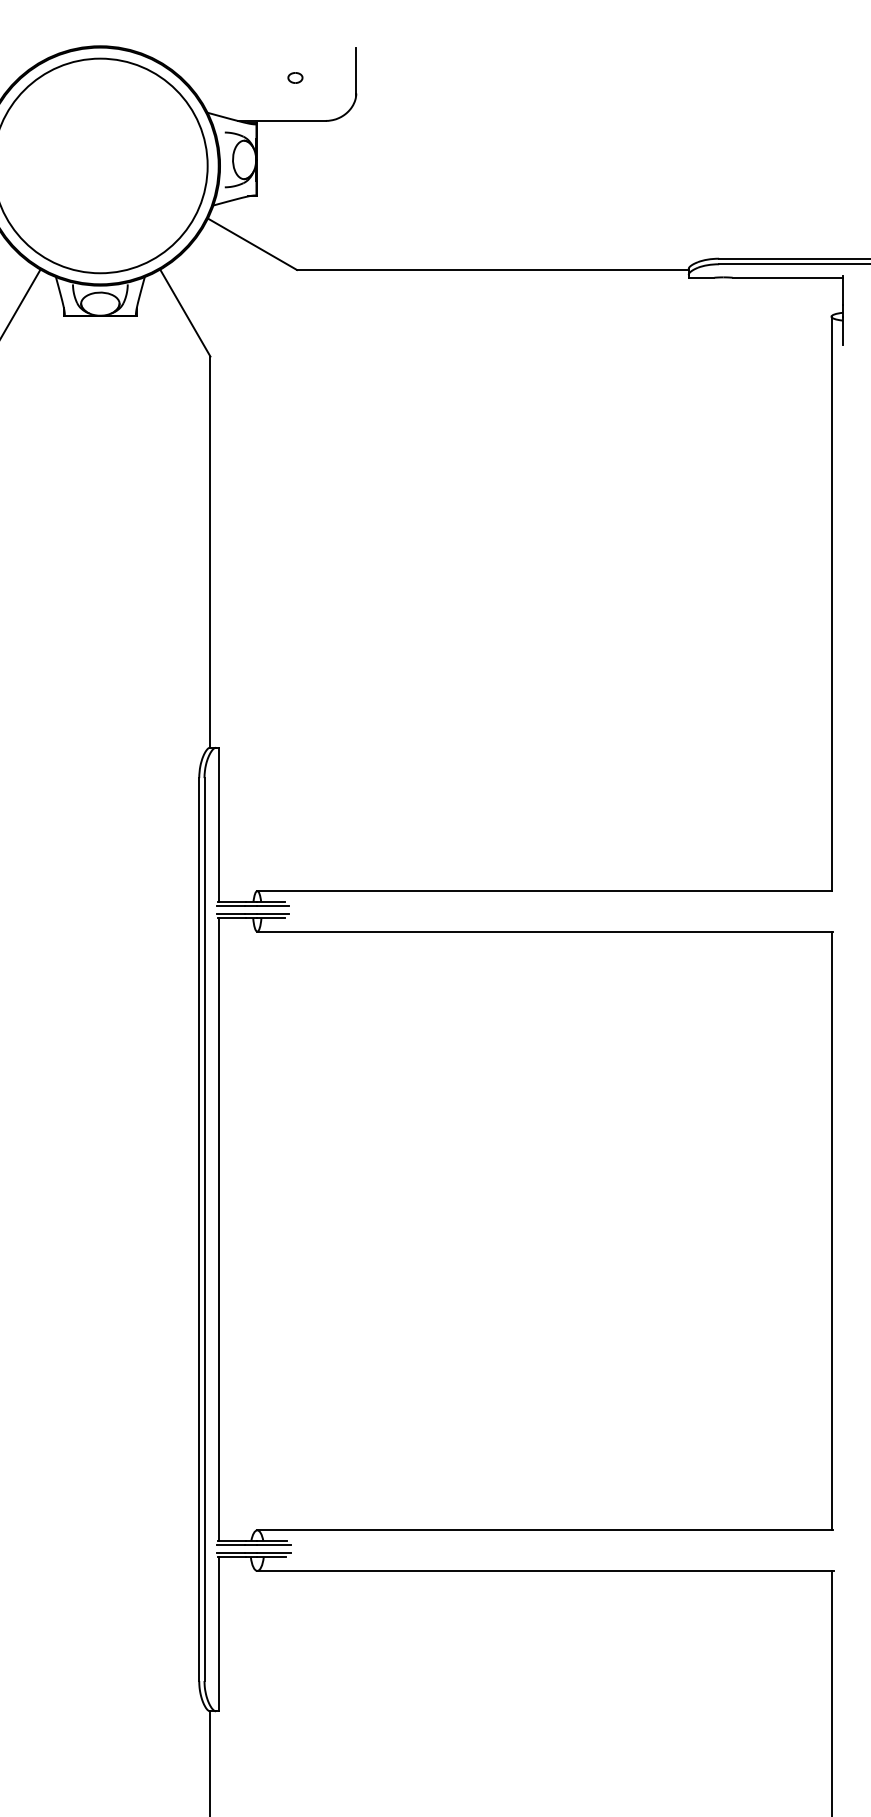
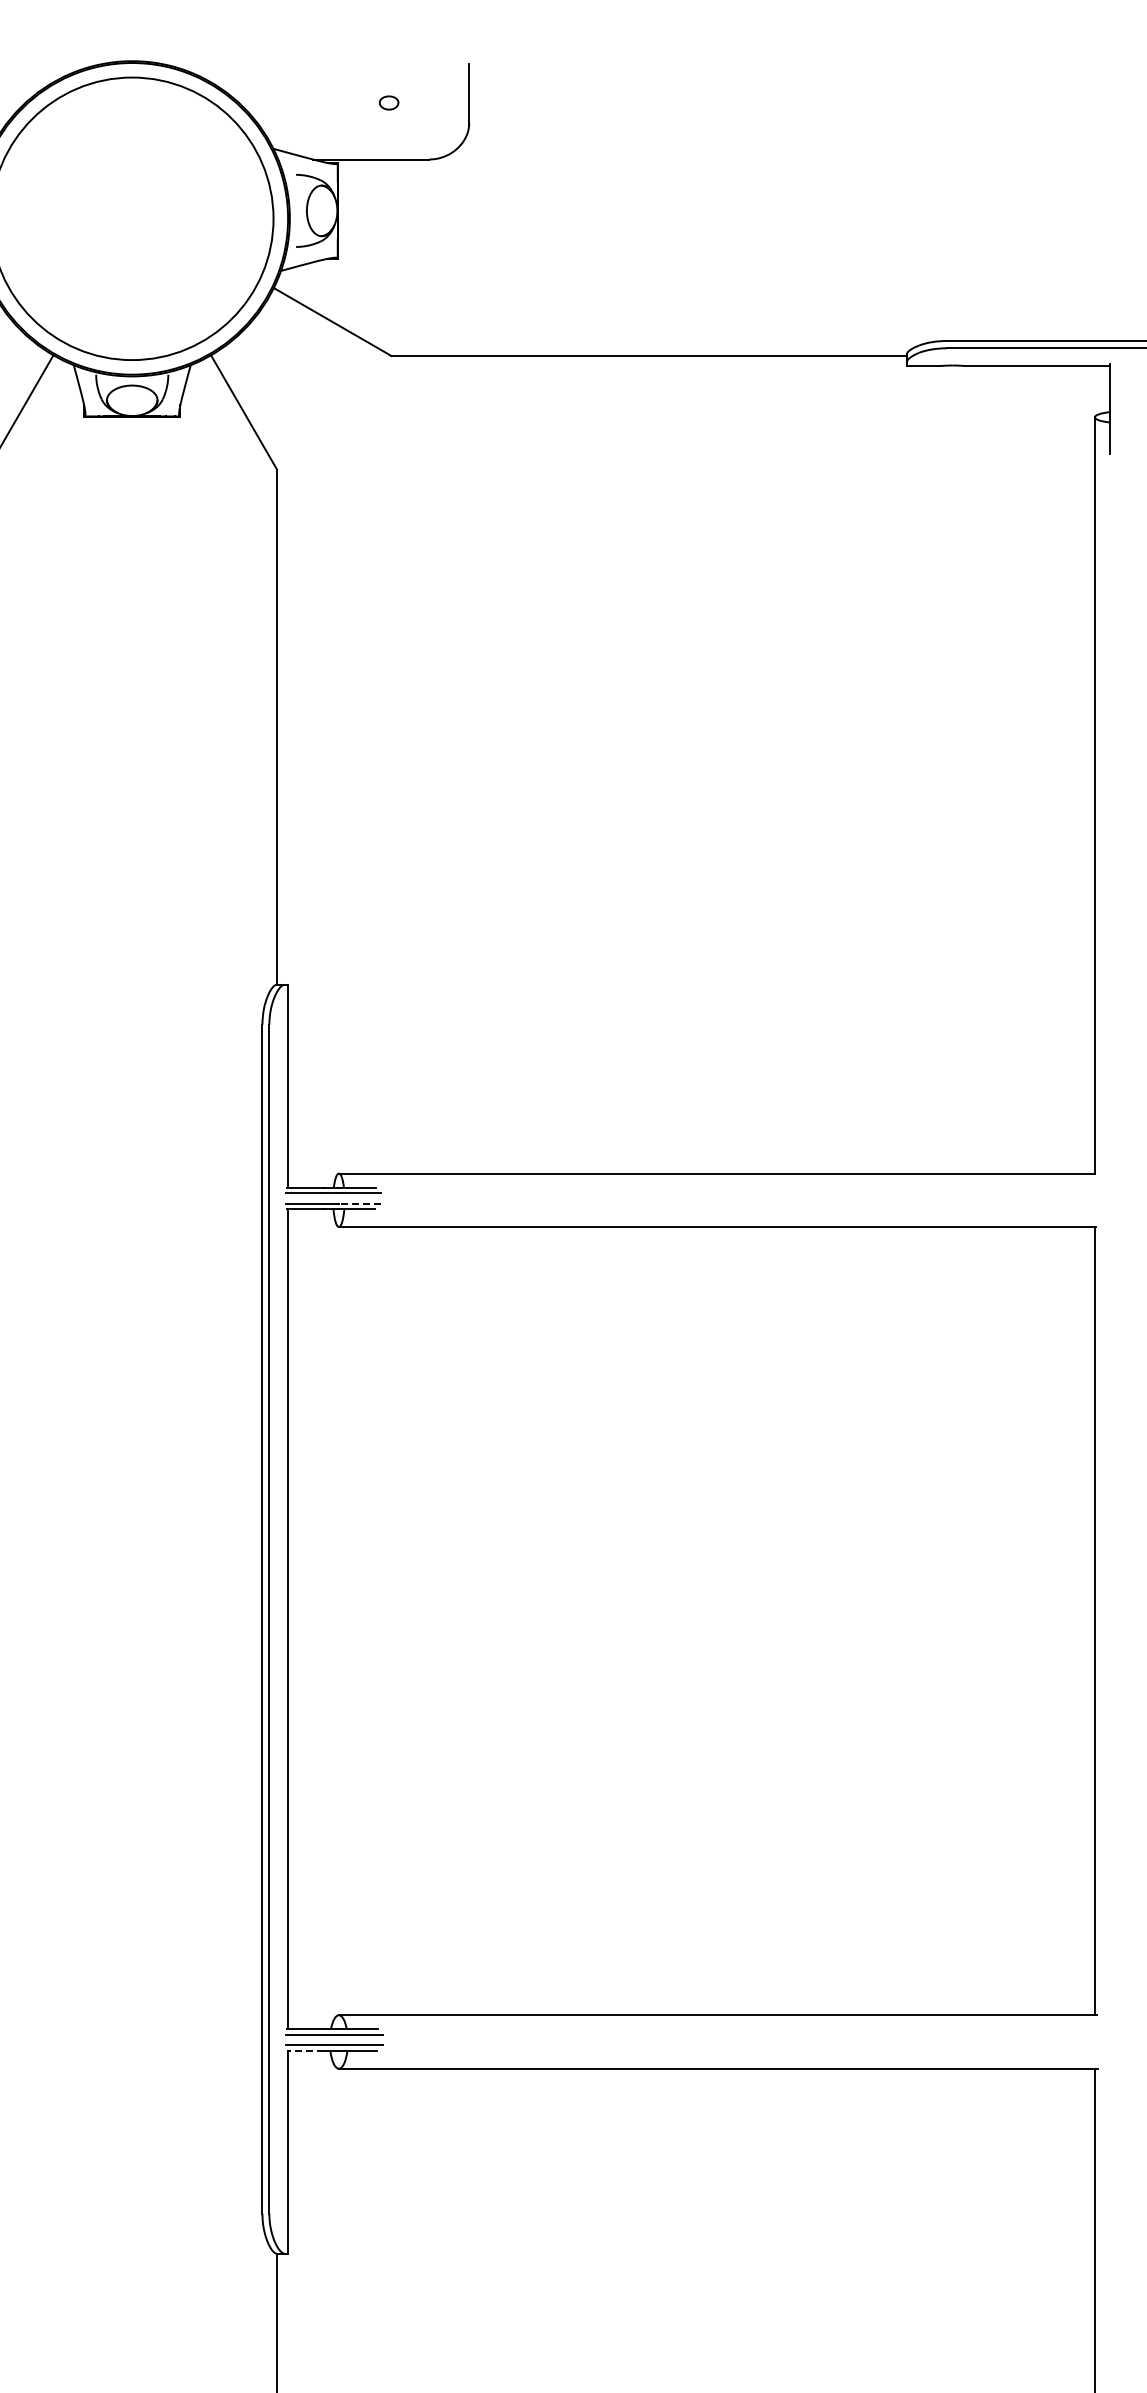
line: (272, 913) -> (359, 1203), solid -> dashed
line: (231, 1557) -> (305, 2050), solid -> dashed

